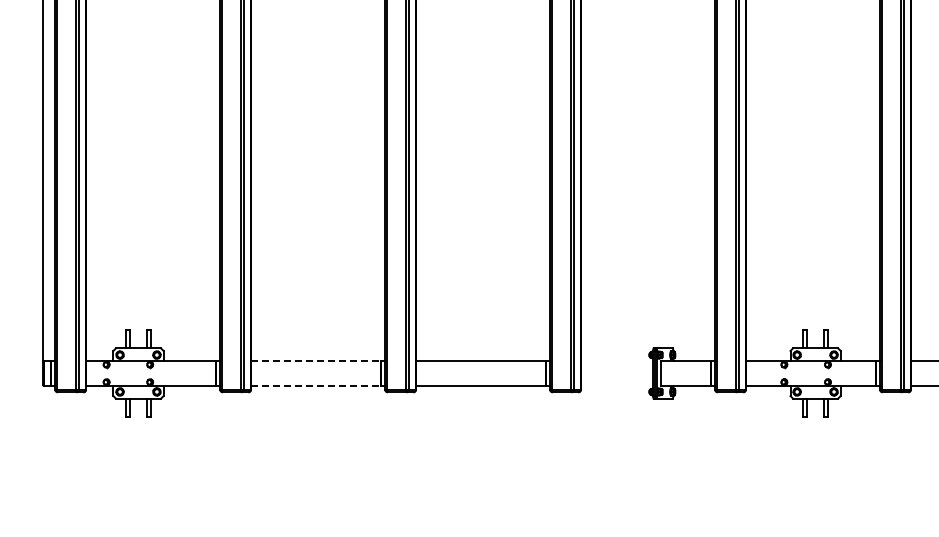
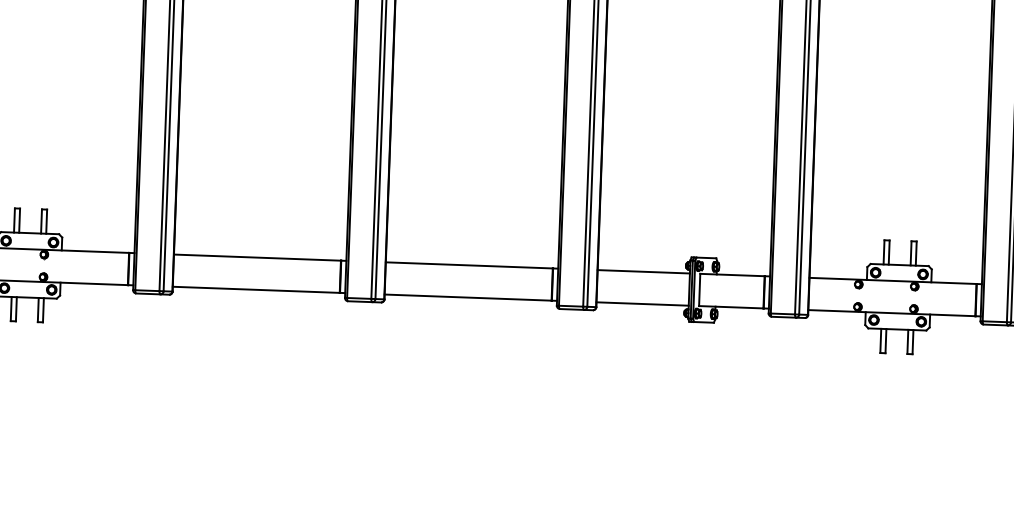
line: (315, 360) -> (256, 256), dashed -> solid
line: (616, 360) -> (643, 271), added
line: (315, 386) -> (255, 290), dashed -> solid
line: (616, 386) -> (642, 304), added

